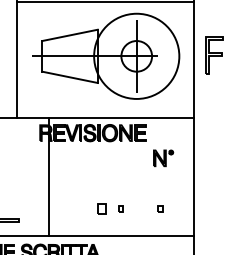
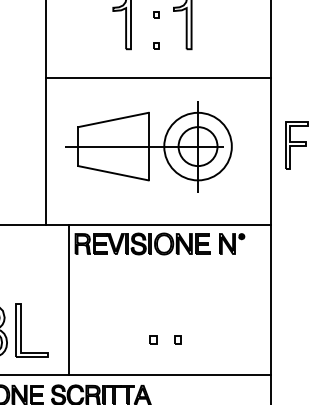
circle: (136, 56) -> (197, 146), size x0.62
part: (163, 157) -> (232, 243), moved
line: (48, 176) -> (69, 299), moved
part: (101, 208) -> (153, 339), size x0.62
part: (159, 208) -> (227, 339), removed

